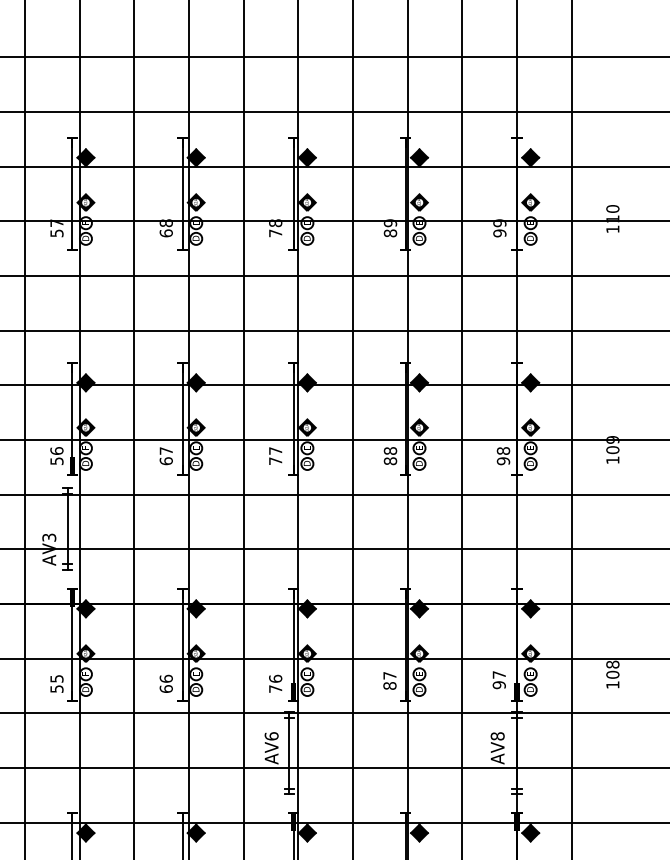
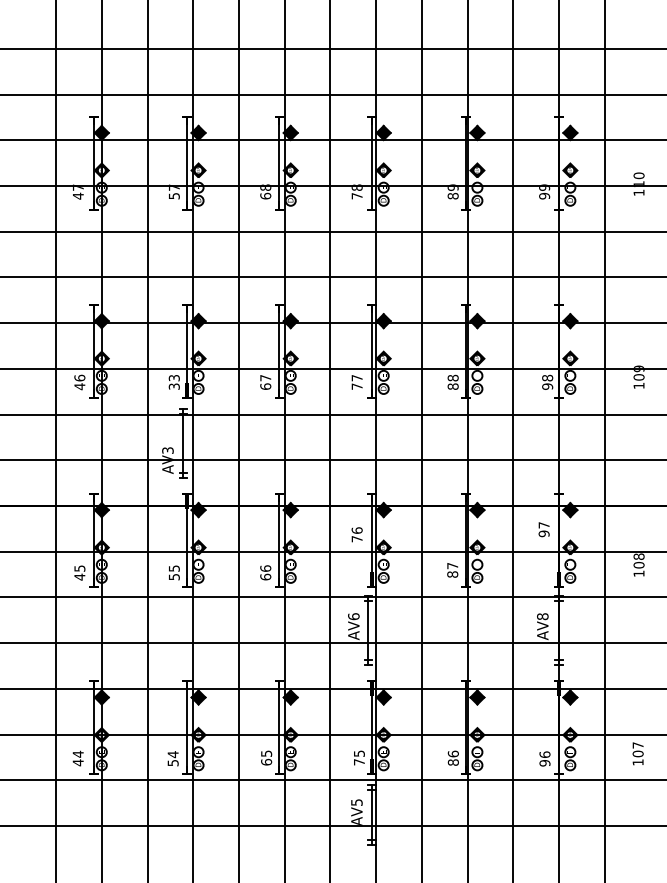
text: (55, 455) -> (173, 381), 56 -> 33
text: (498, 679) -> (543, 529), moved
text: (274, 683) -> (356, 534), moved

